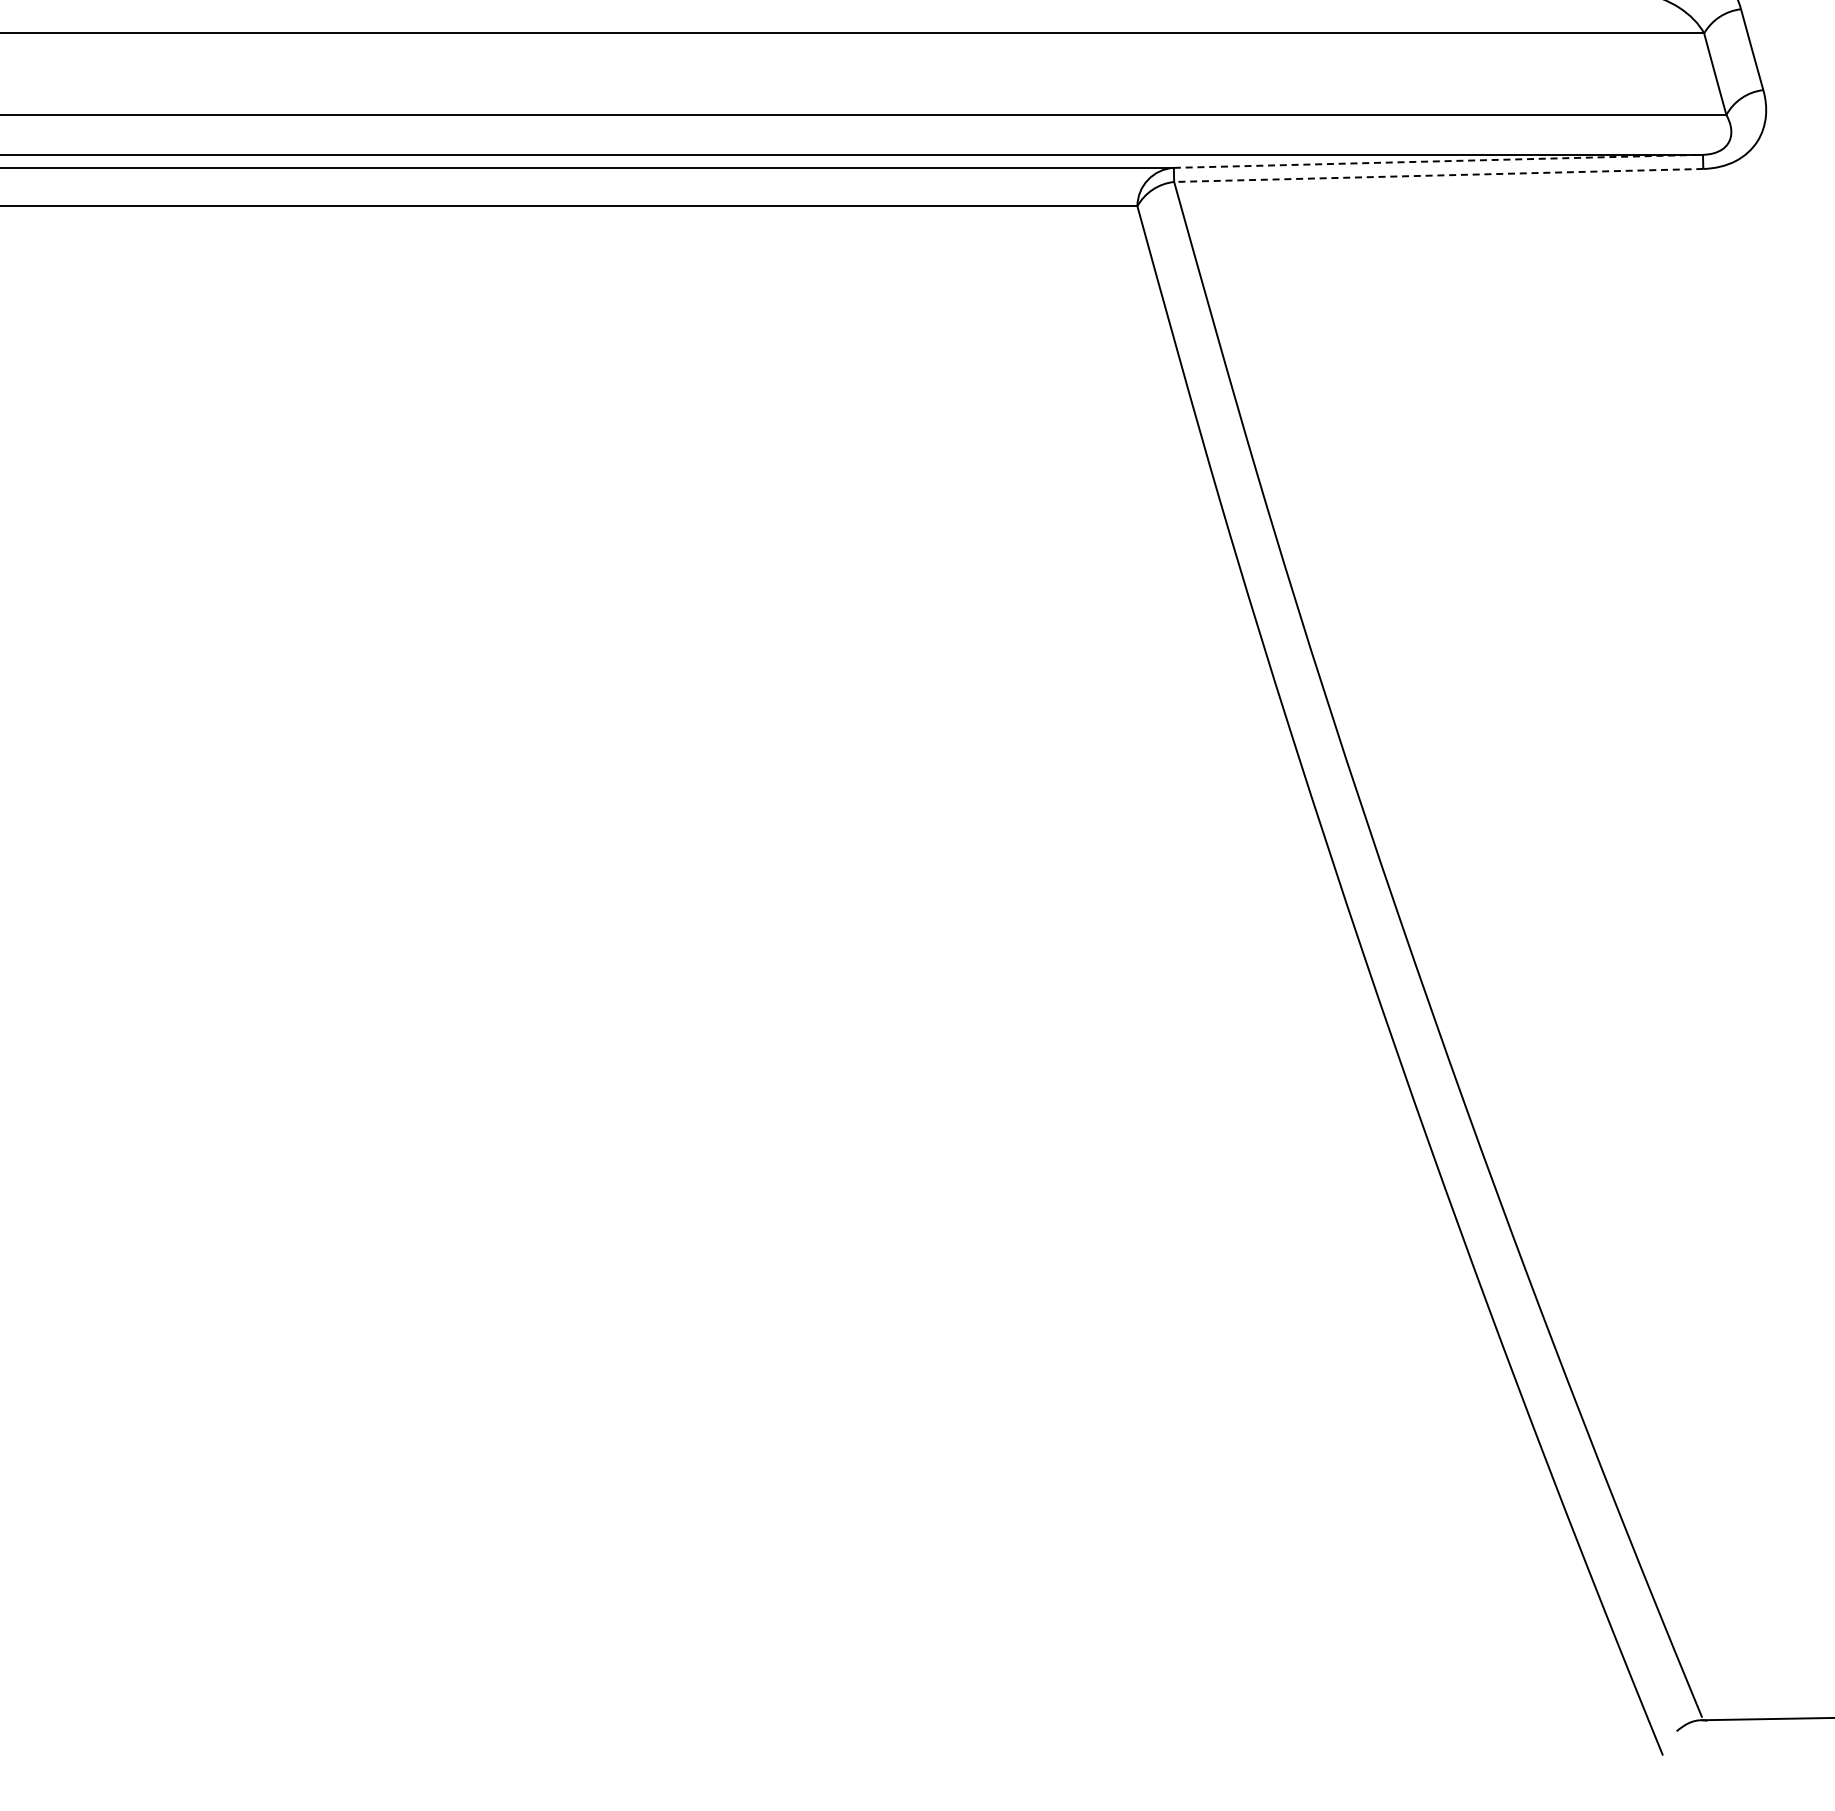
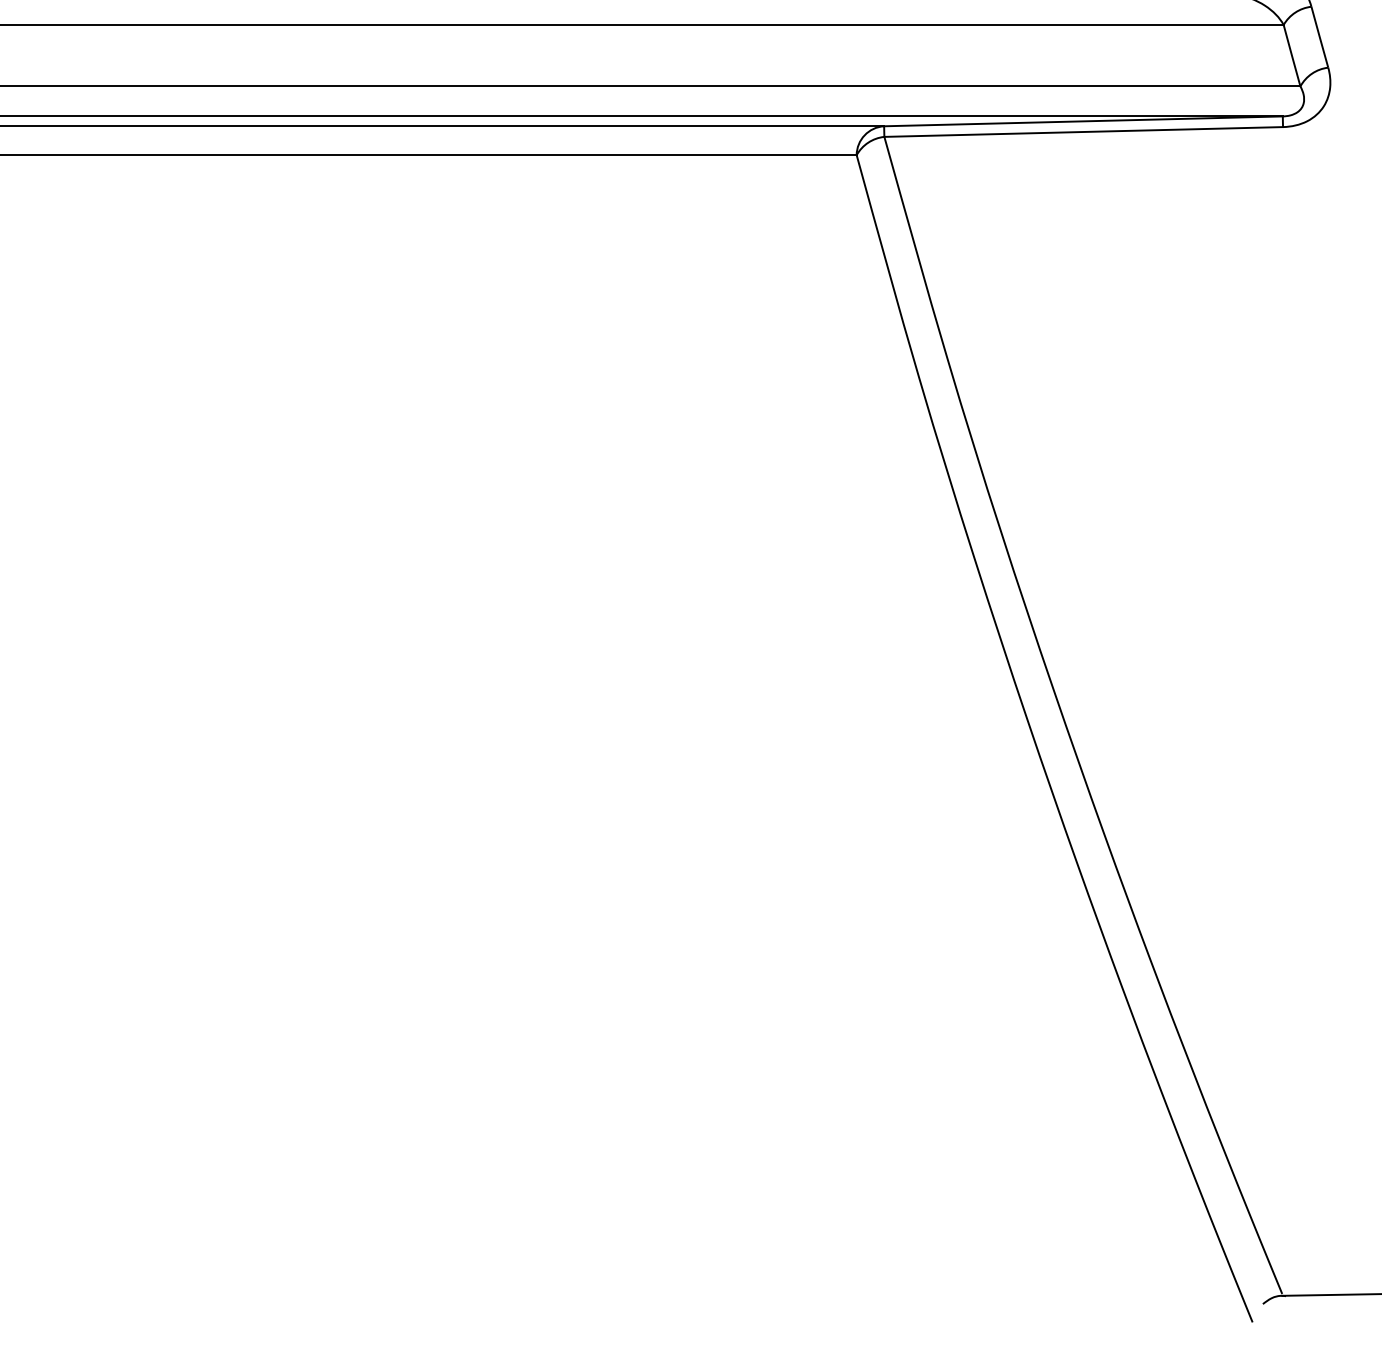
line: (1438, 161) -> (1083, 121), dashed -> solid
line: (1438, 175) -> (1083, 132), dashed -> solid

